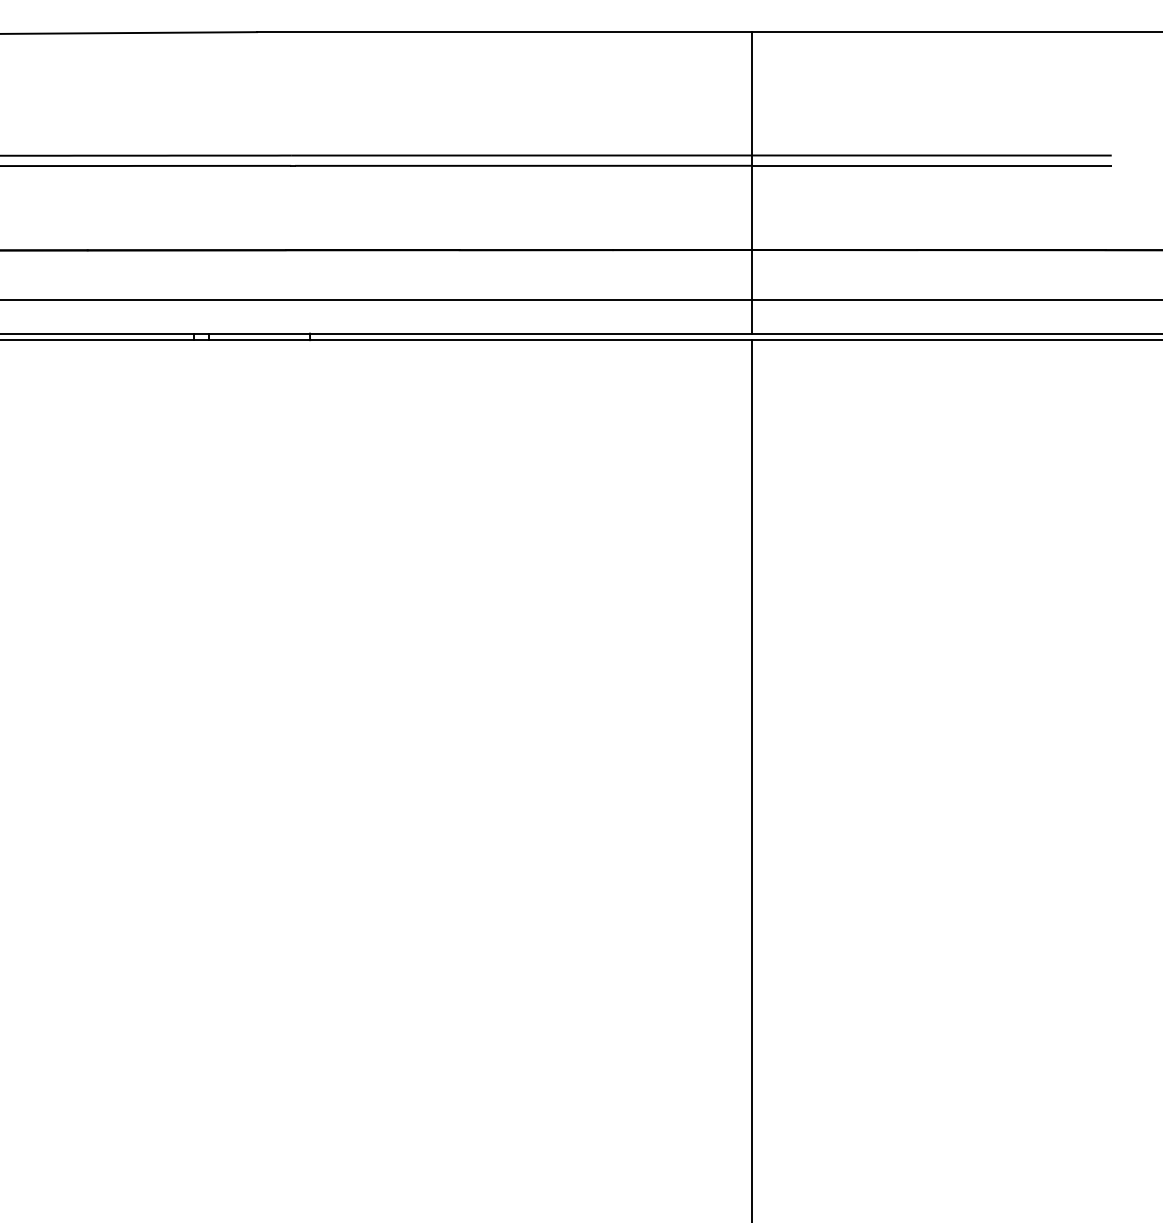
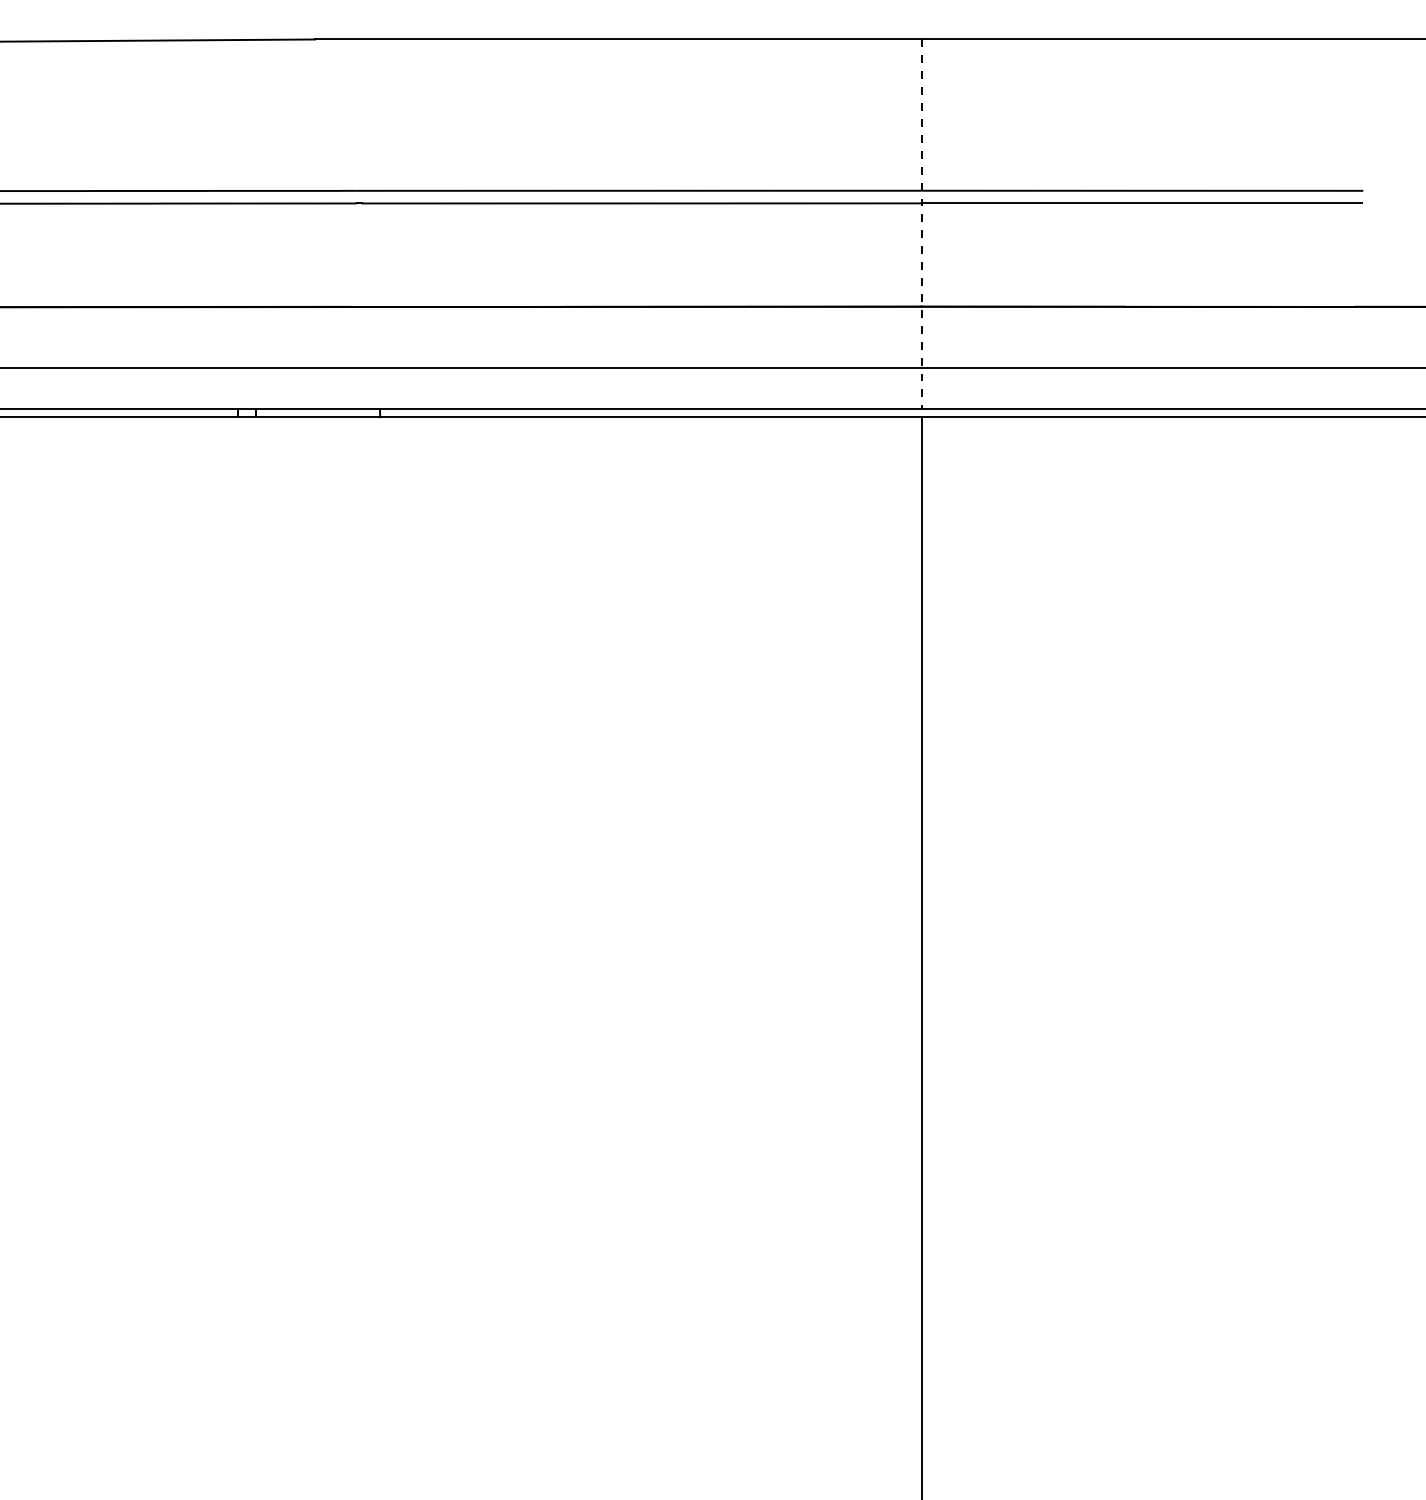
line: (751, 183) -> (921, 224), solid -> dashed

